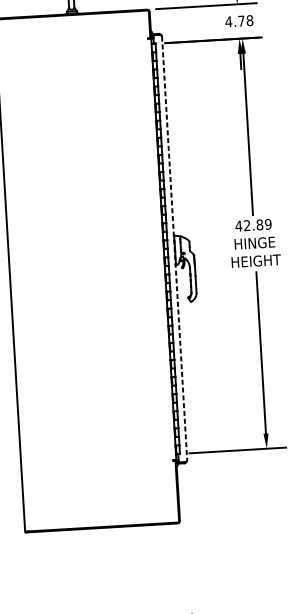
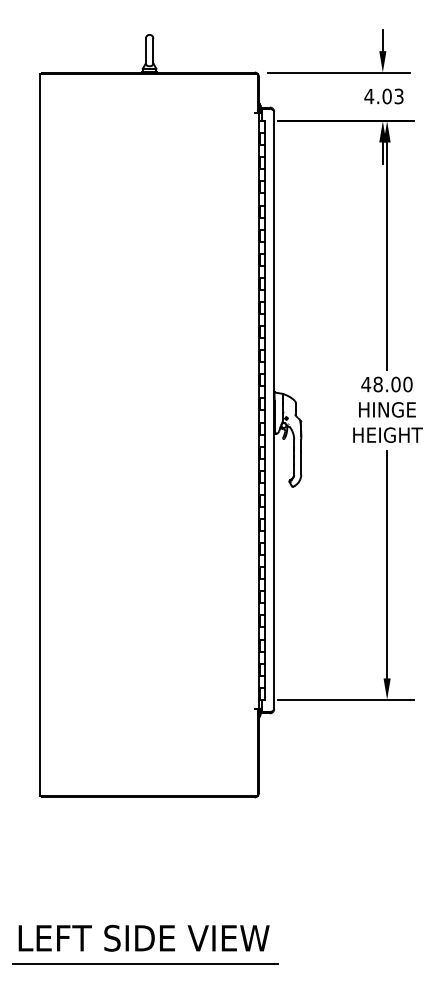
text: (245, 20) -> (392, 96), 4.78 -> 4.03
text: (257, 225) -> (392, 384), 42.89 -> 48.00
line: (174, 248) -> (274, 410), dashed -> solid

